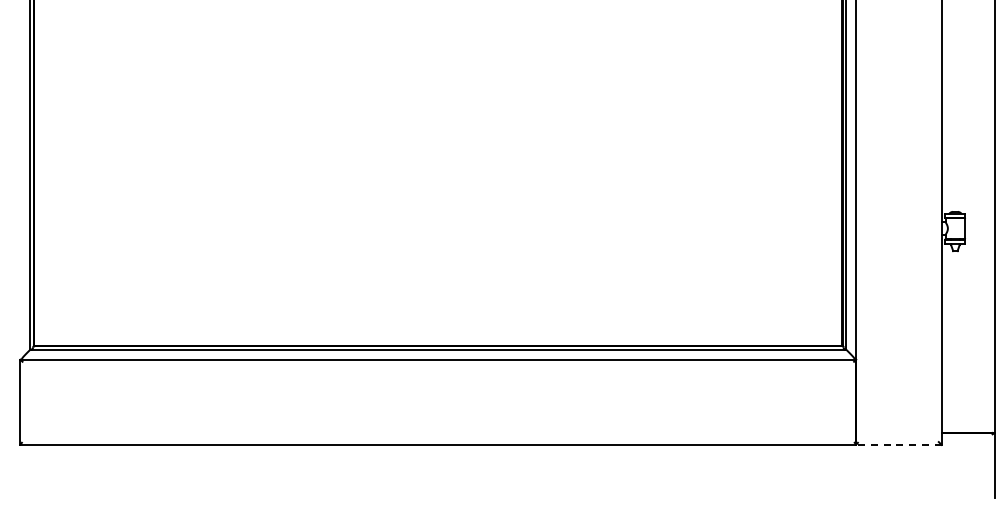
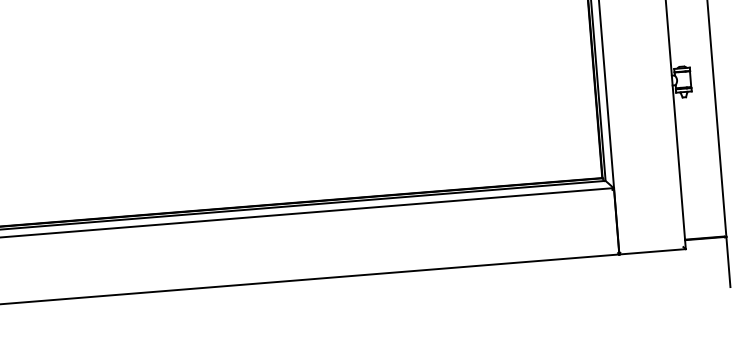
line: (899, 444) -> (652, 251), dashed -> solid

